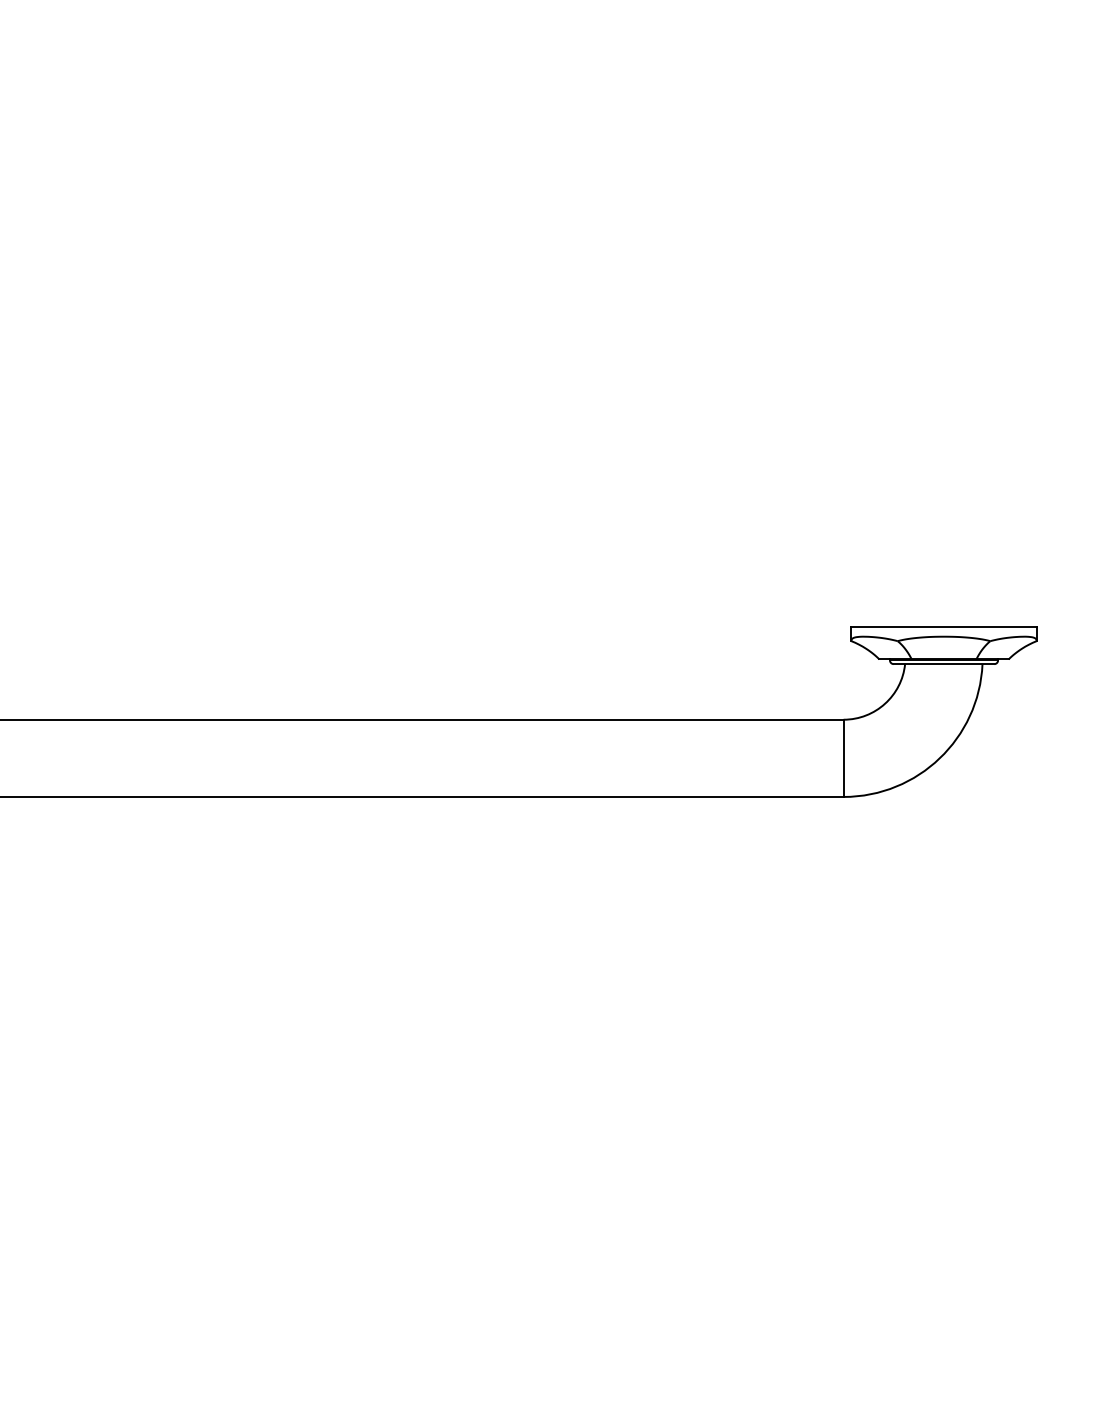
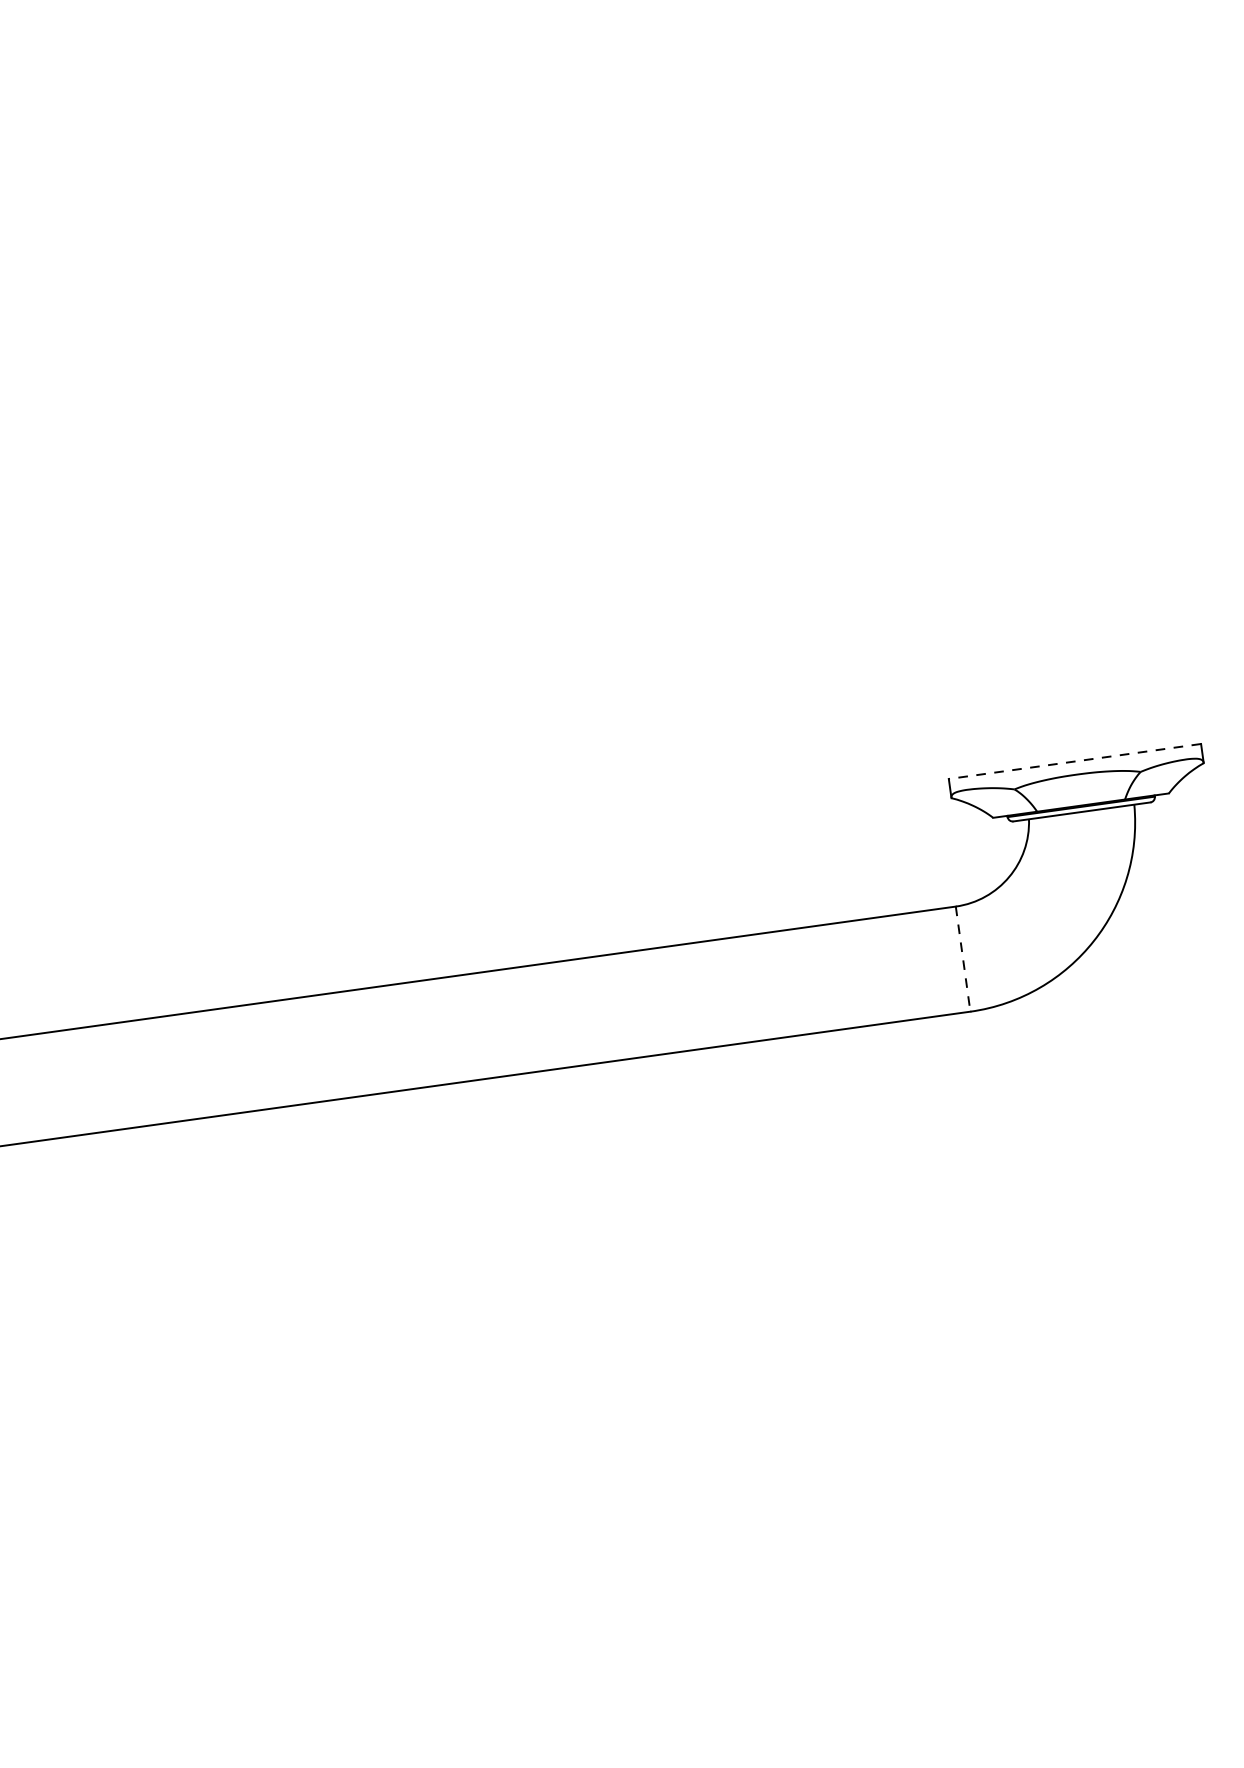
line: (944, 627) -> (1075, 762), solid -> dashed
line: (843, 758) -> (962, 959), solid -> dashed

